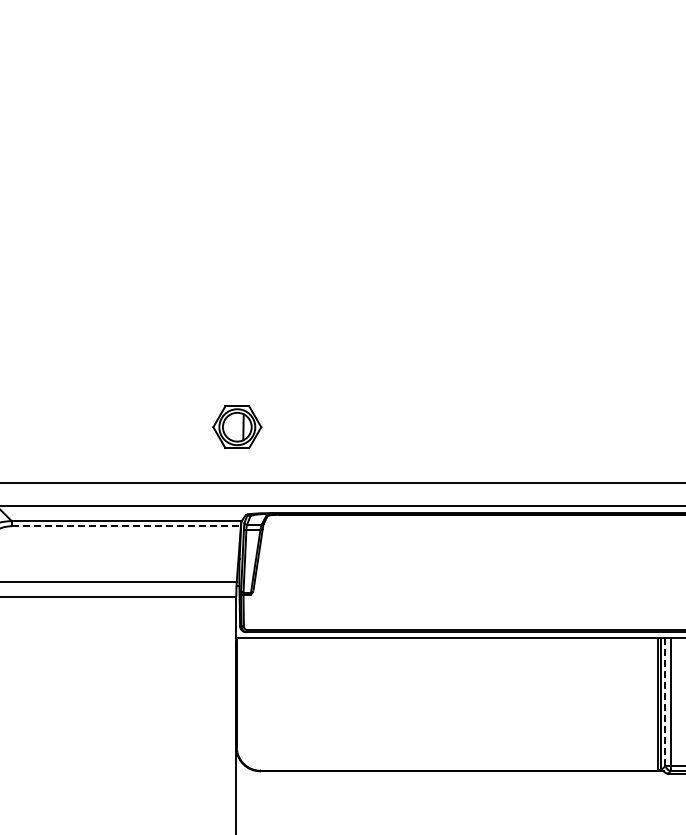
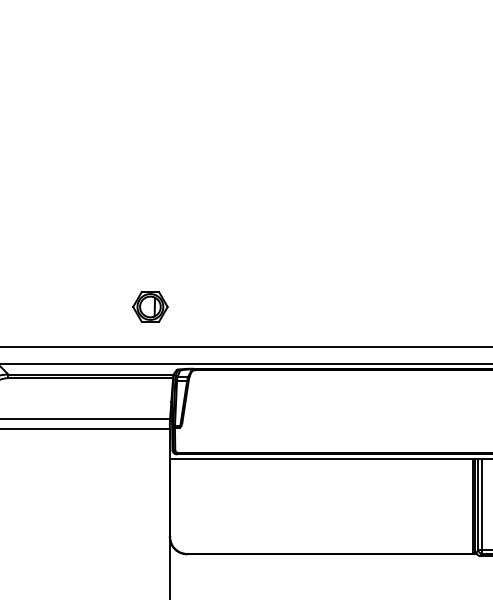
part: (237, 426) -> (150, 306), moved
line: (126, 526) -> (90, 378), dashed -> solid
line: (665, 702) -> (478, 504), dashed -> solid

